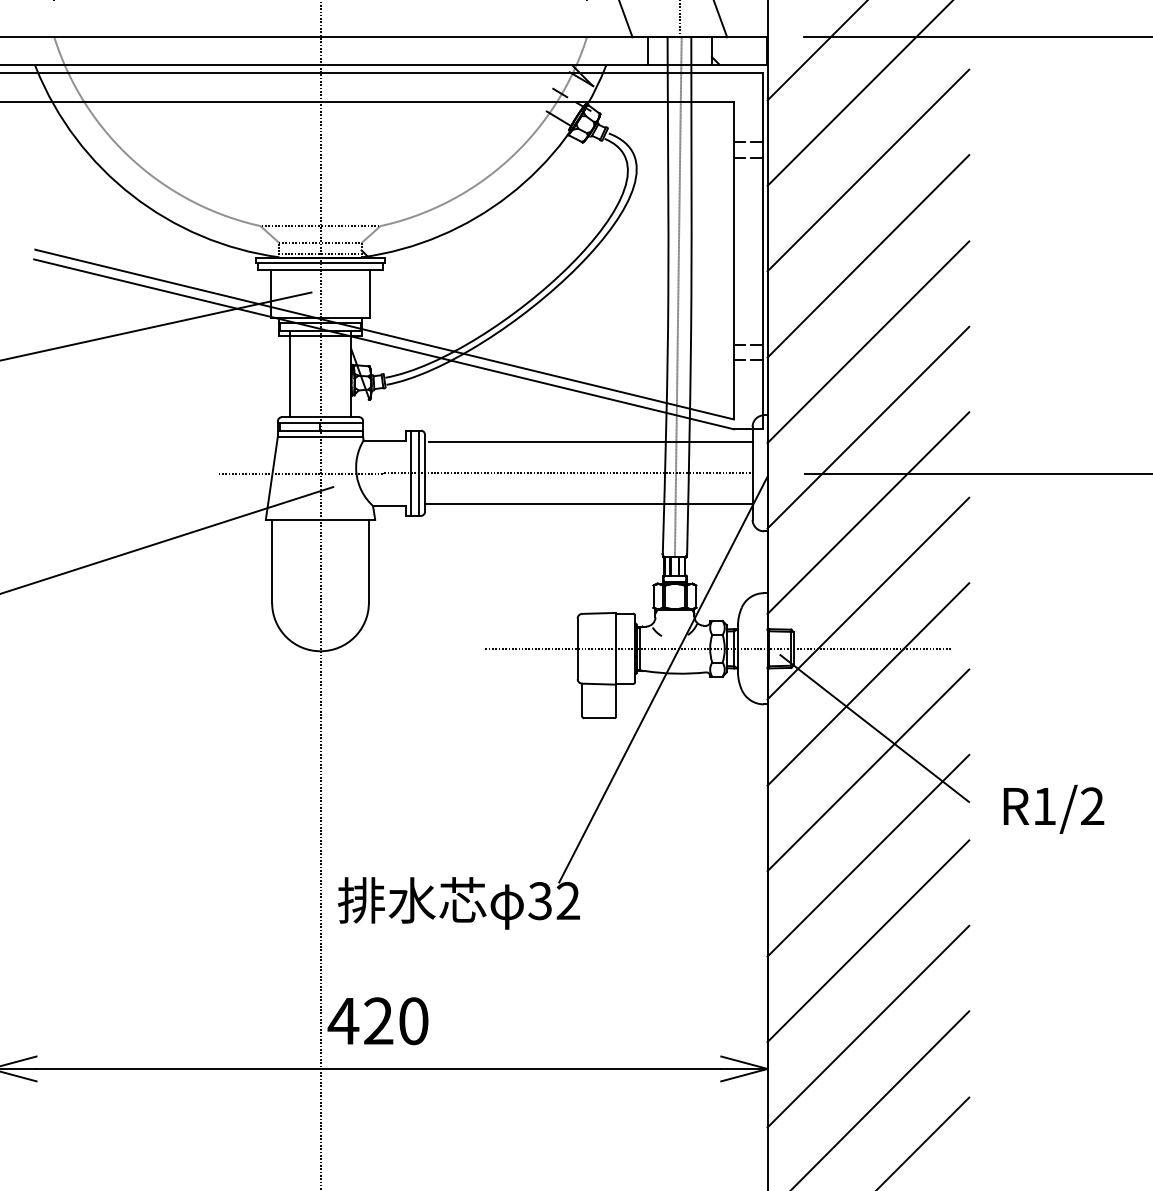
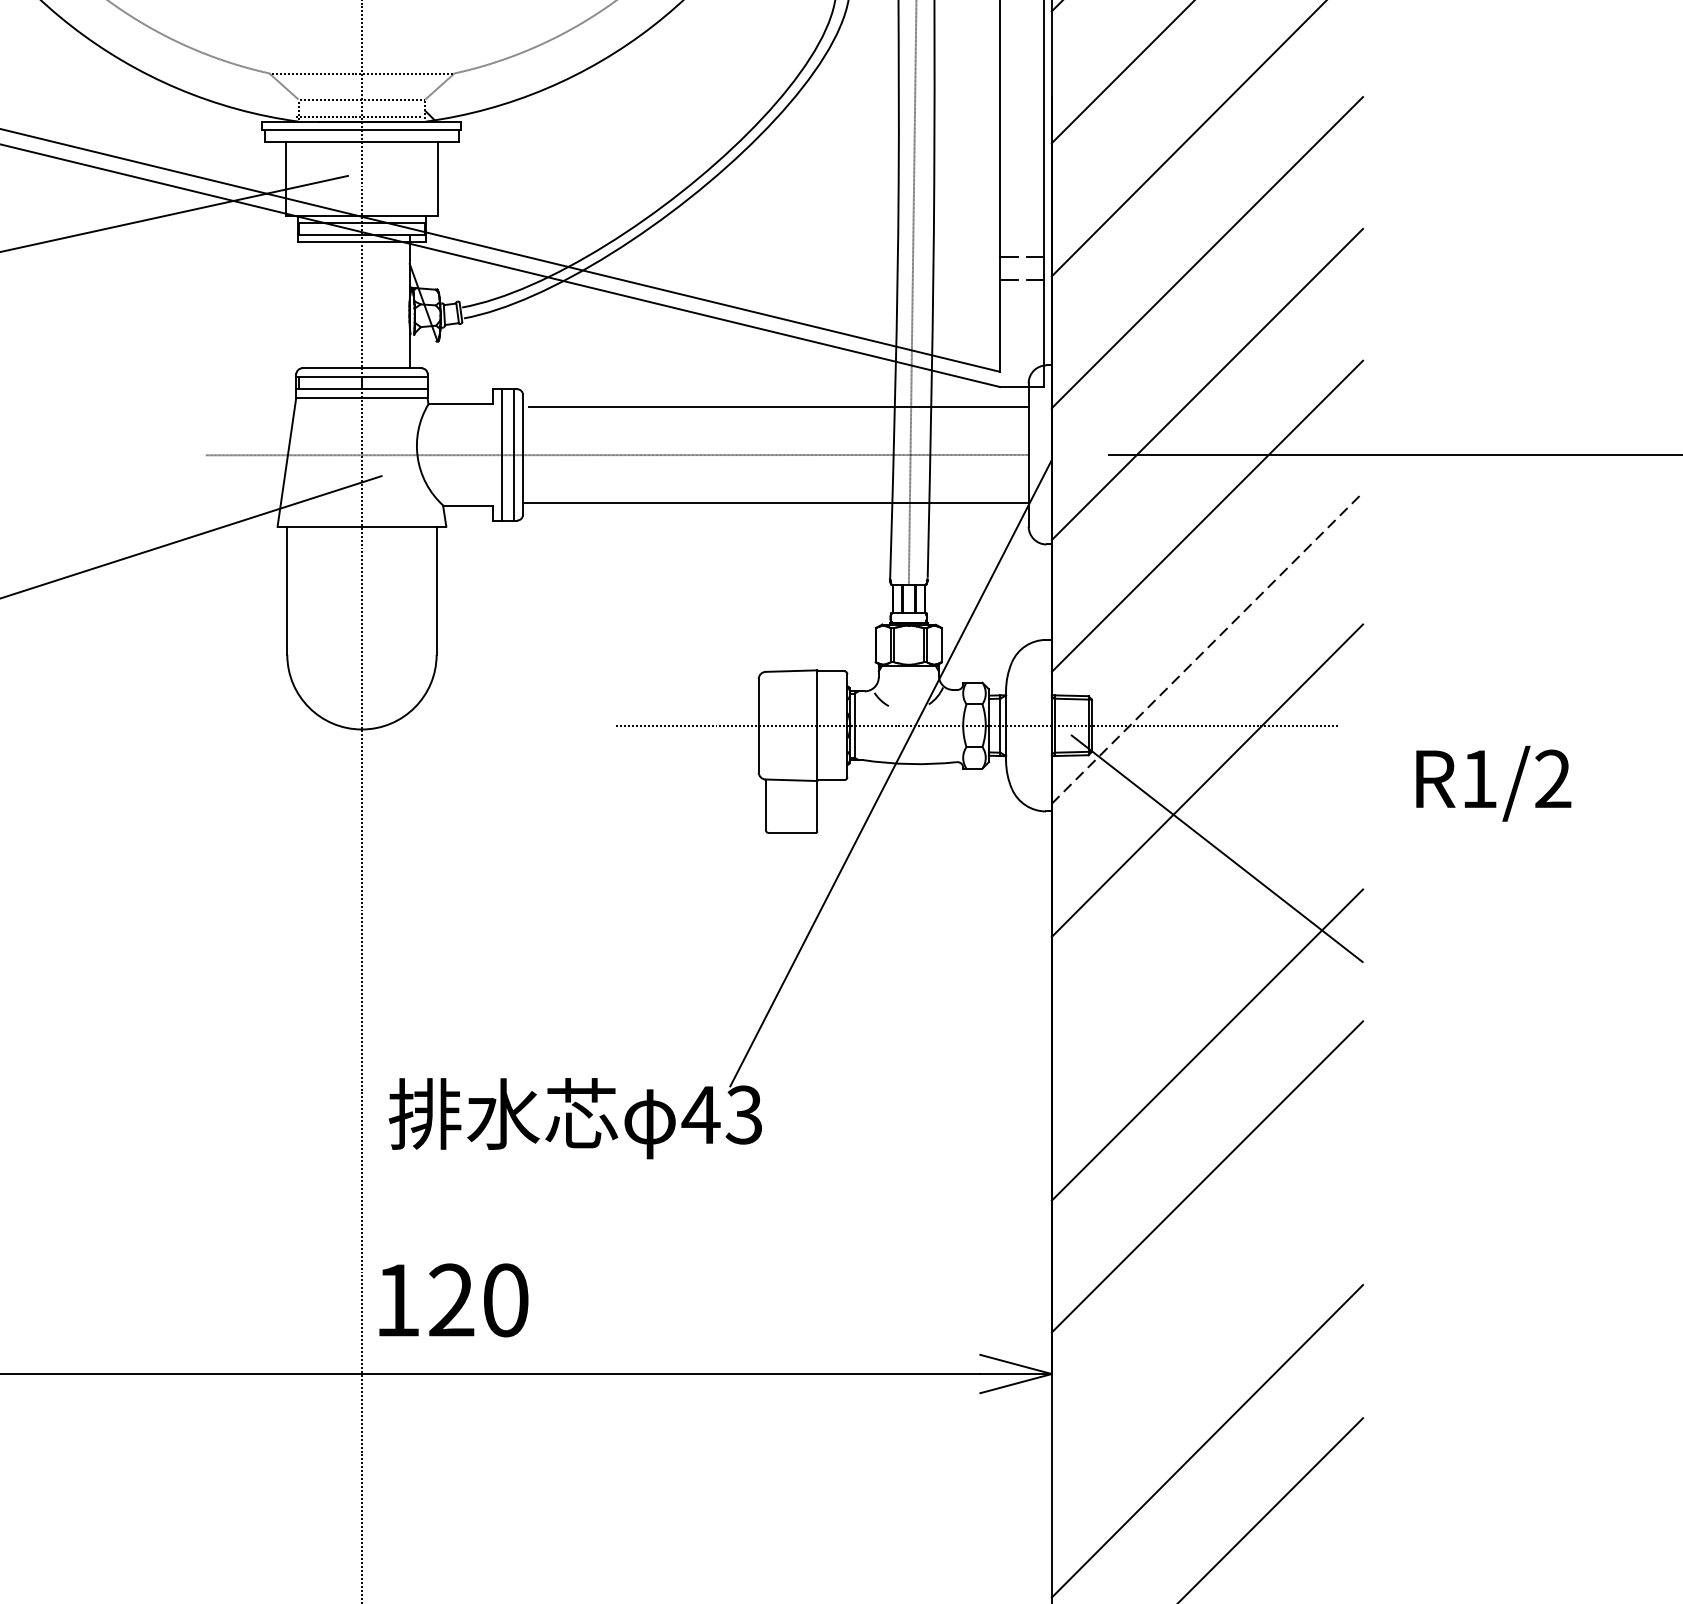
line: (289, 374) -> (314, 302), removed
line: (868, 598) -> (1207, 648), solid -> dashed
line: (868, 770) -> (1207, 913), removed
text: (1053, 808) -> (1493, 782), moved
text: (553, 901) -> (721, 1115), 32 -> 43
text: (343, 1021) -> (397, 1300), 420 -> 120
line: (868, 1026) -> (1207, 1308), removed

